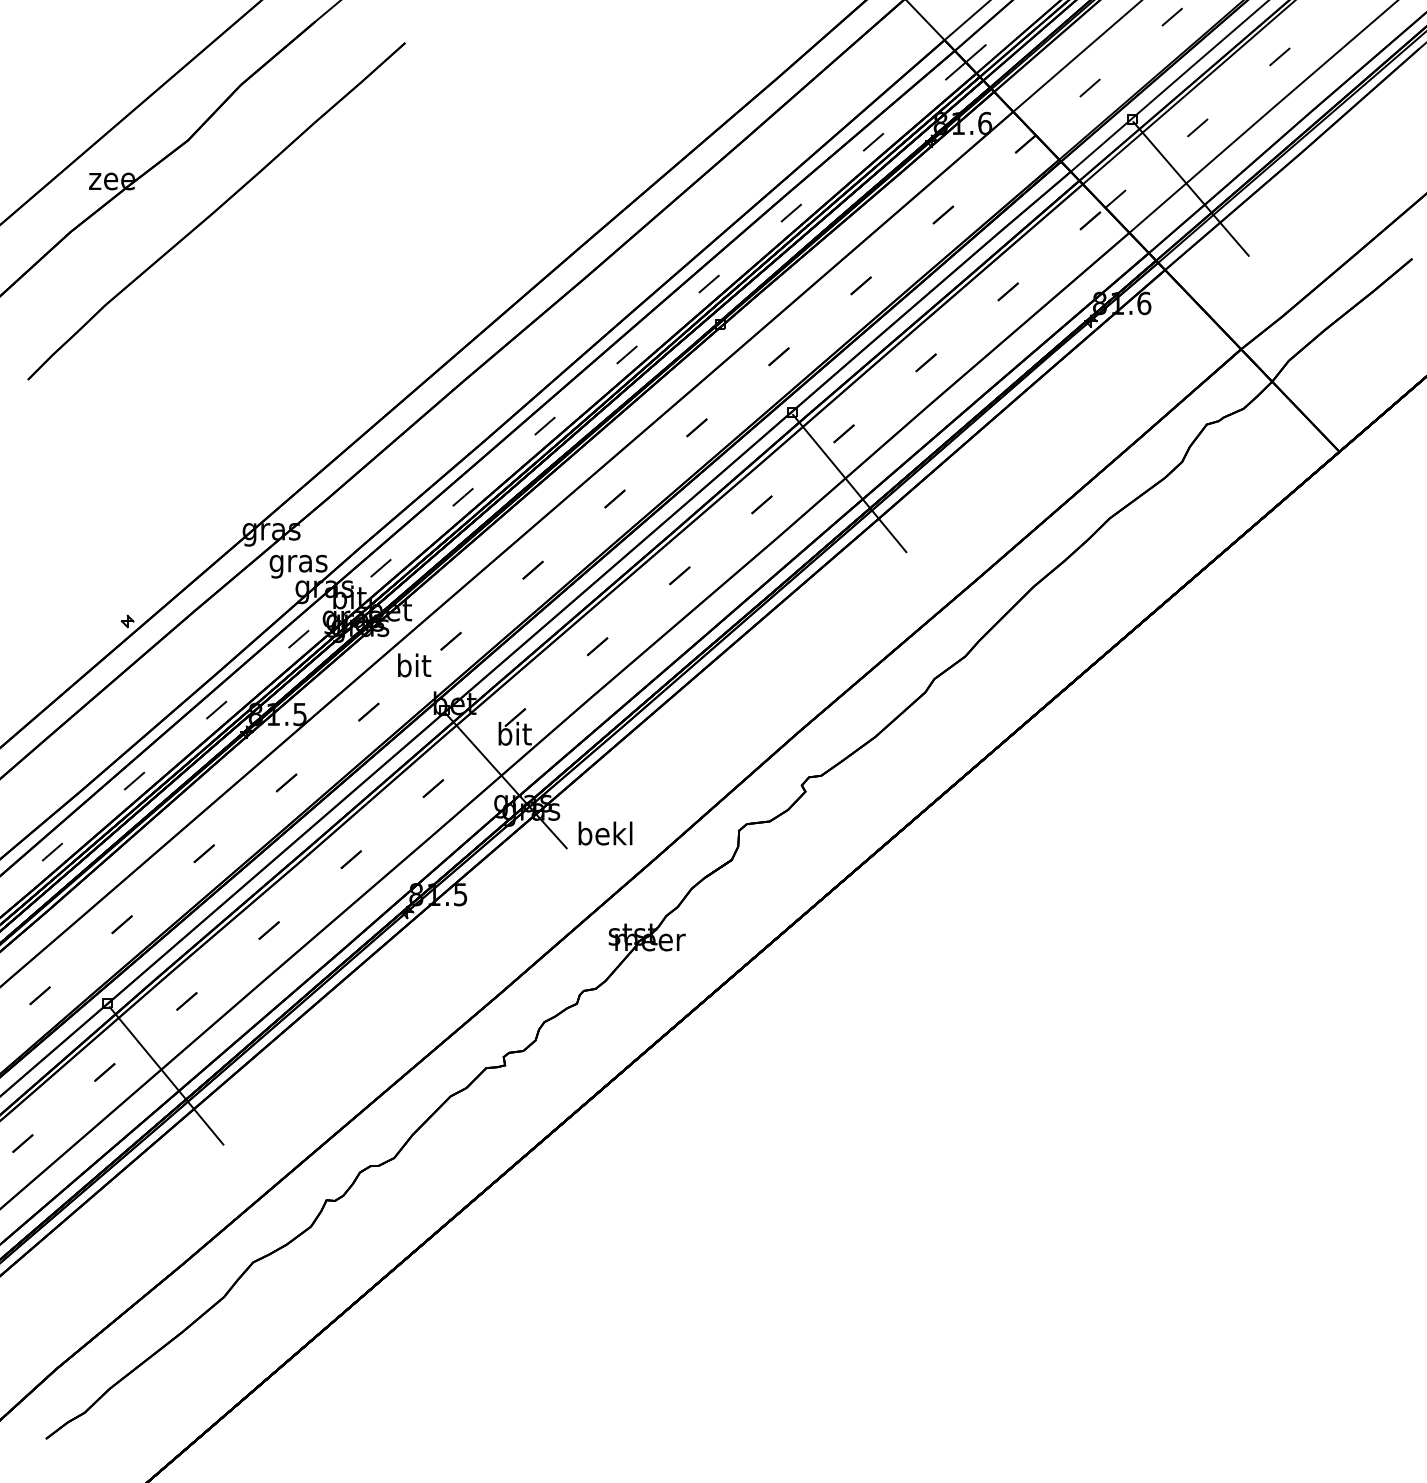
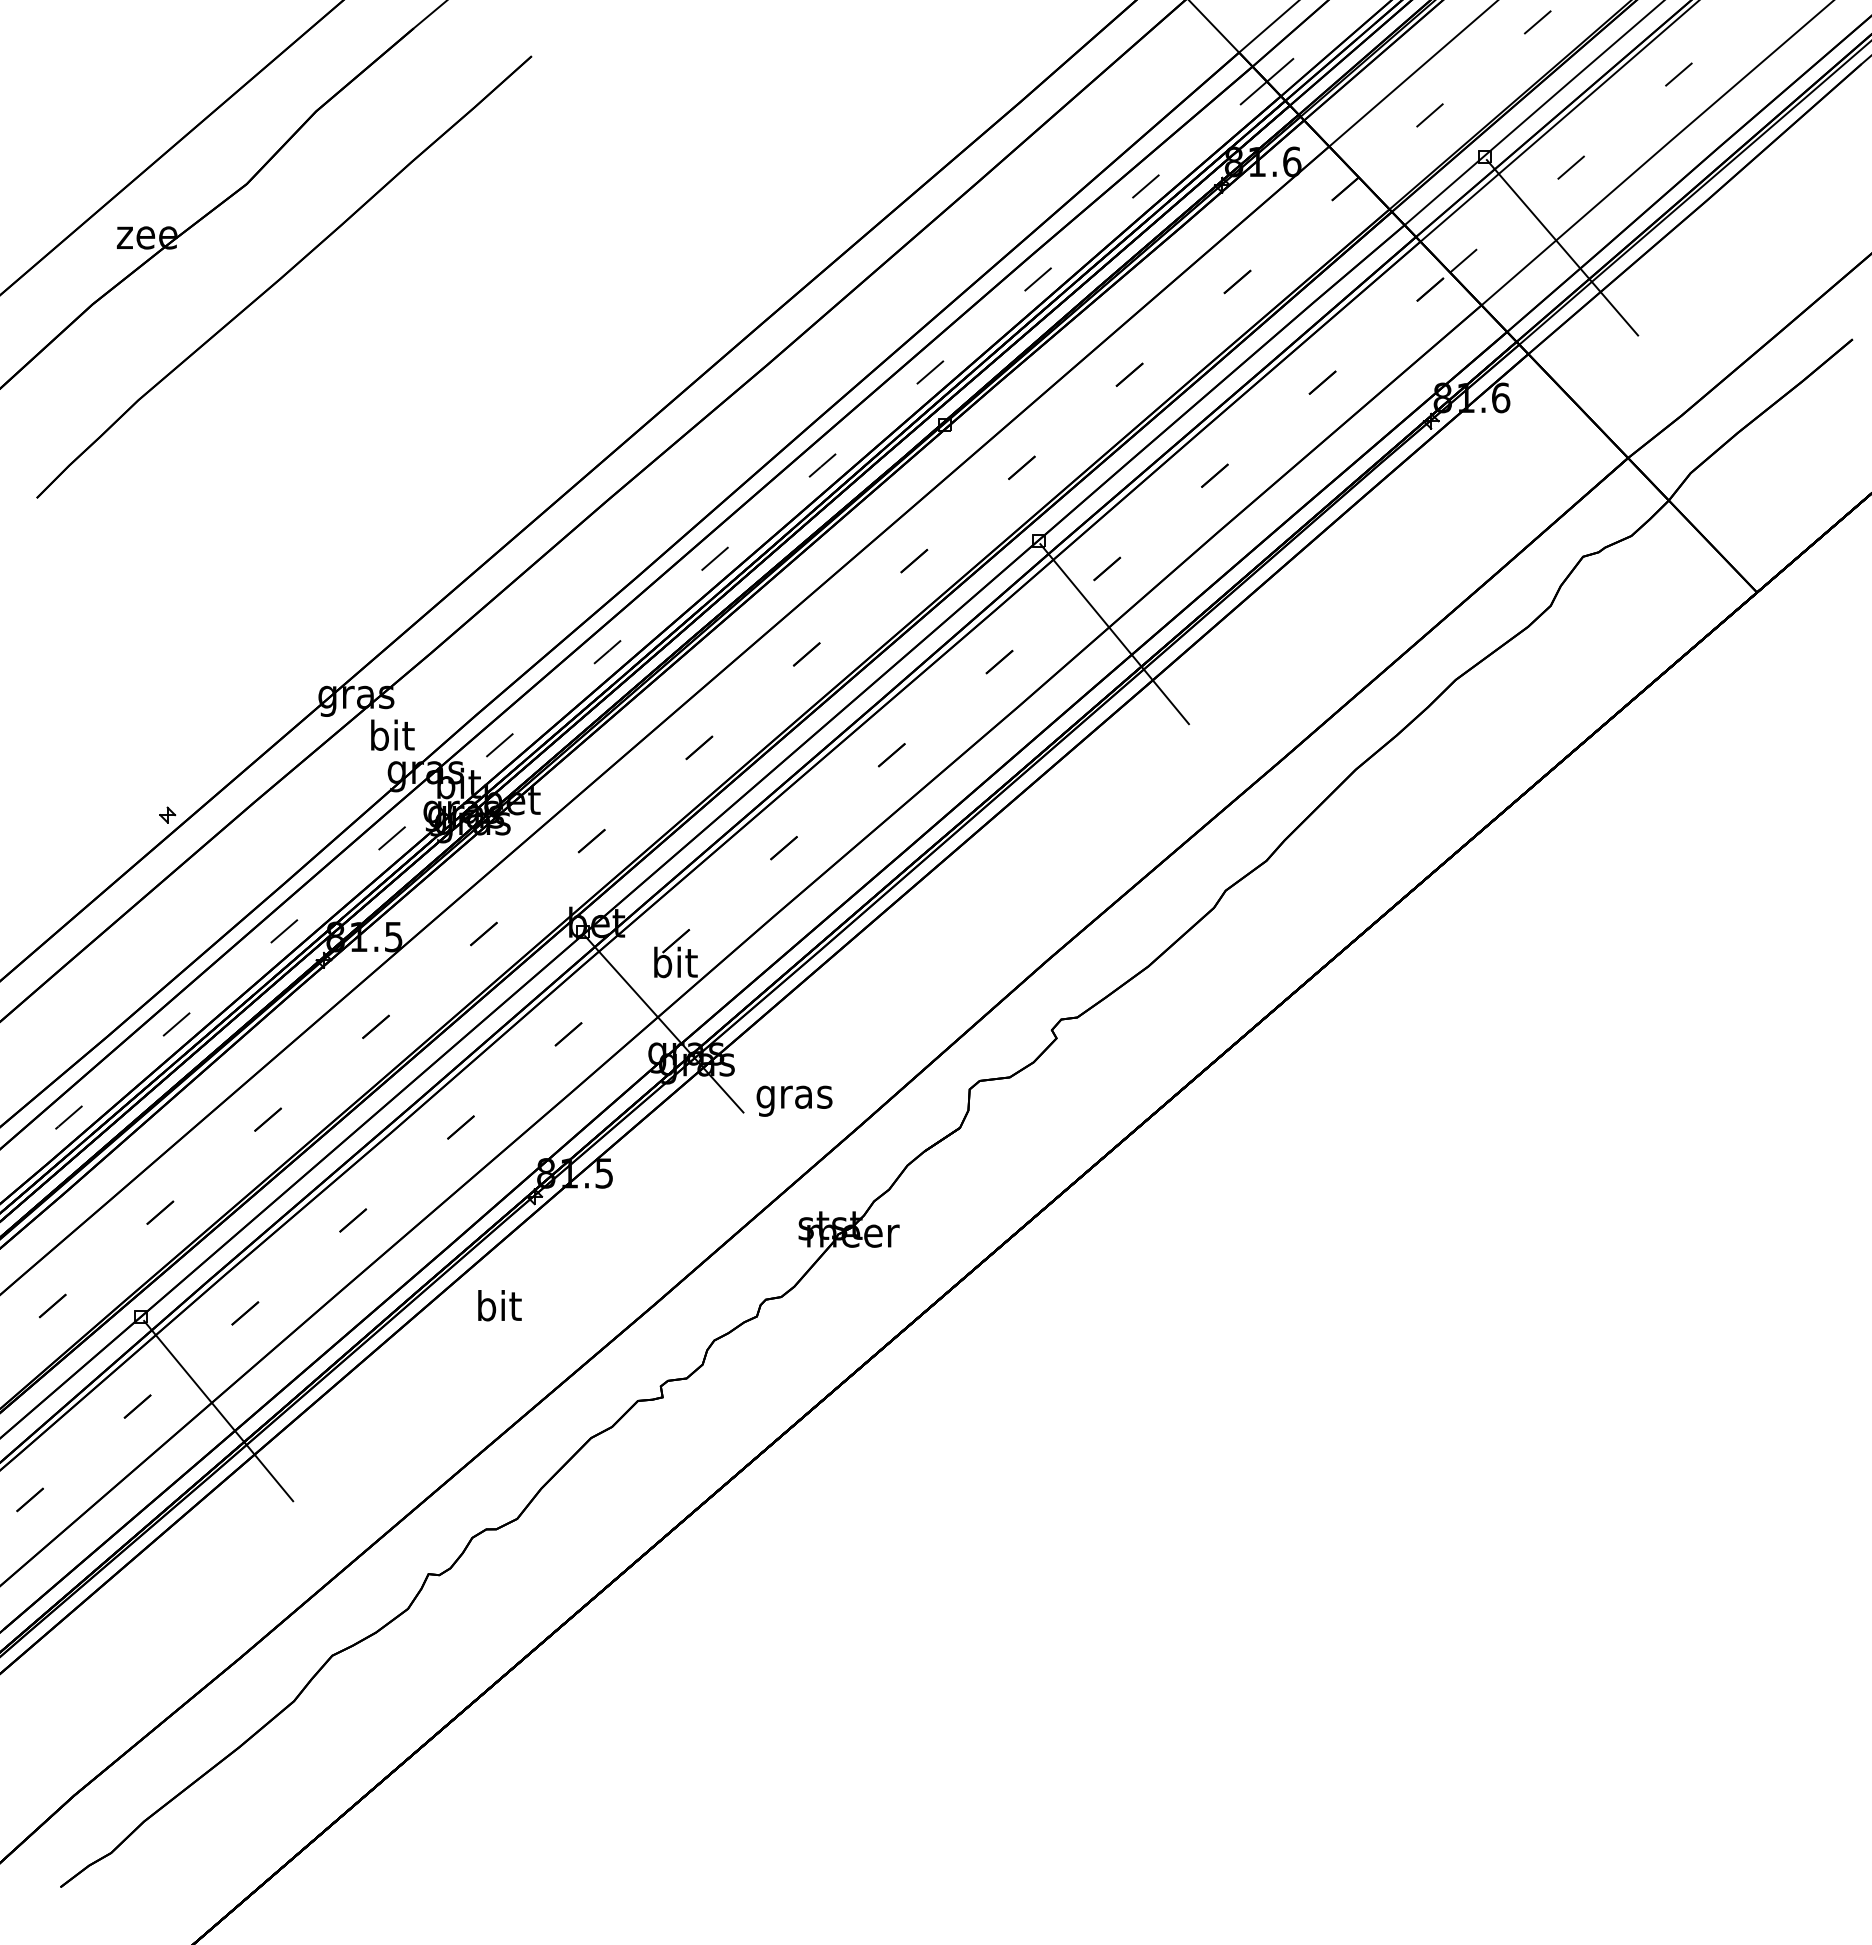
text: (298, 563) -> (391, 738), gras -> bit
text: (414, 665) -> (499, 1305), moved
text: (605, 836) -> (794, 1096), bekl -> gras

